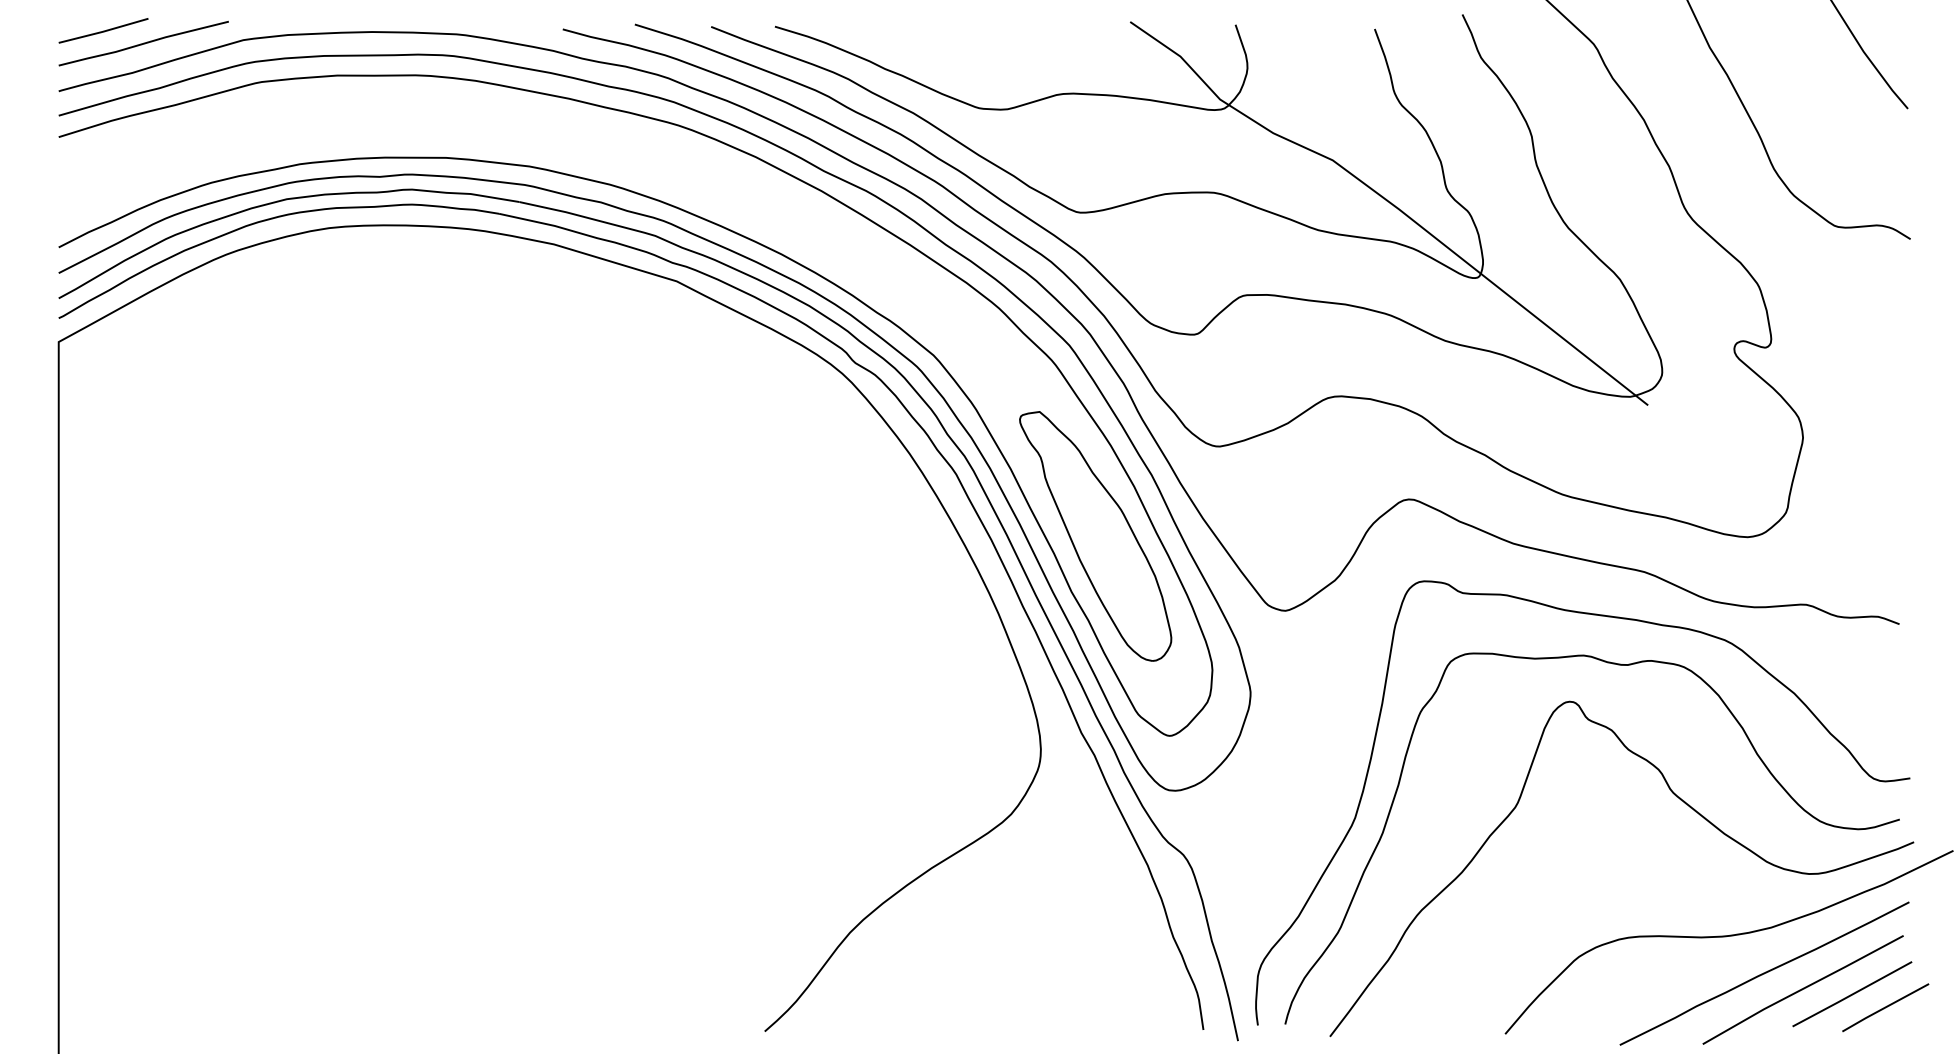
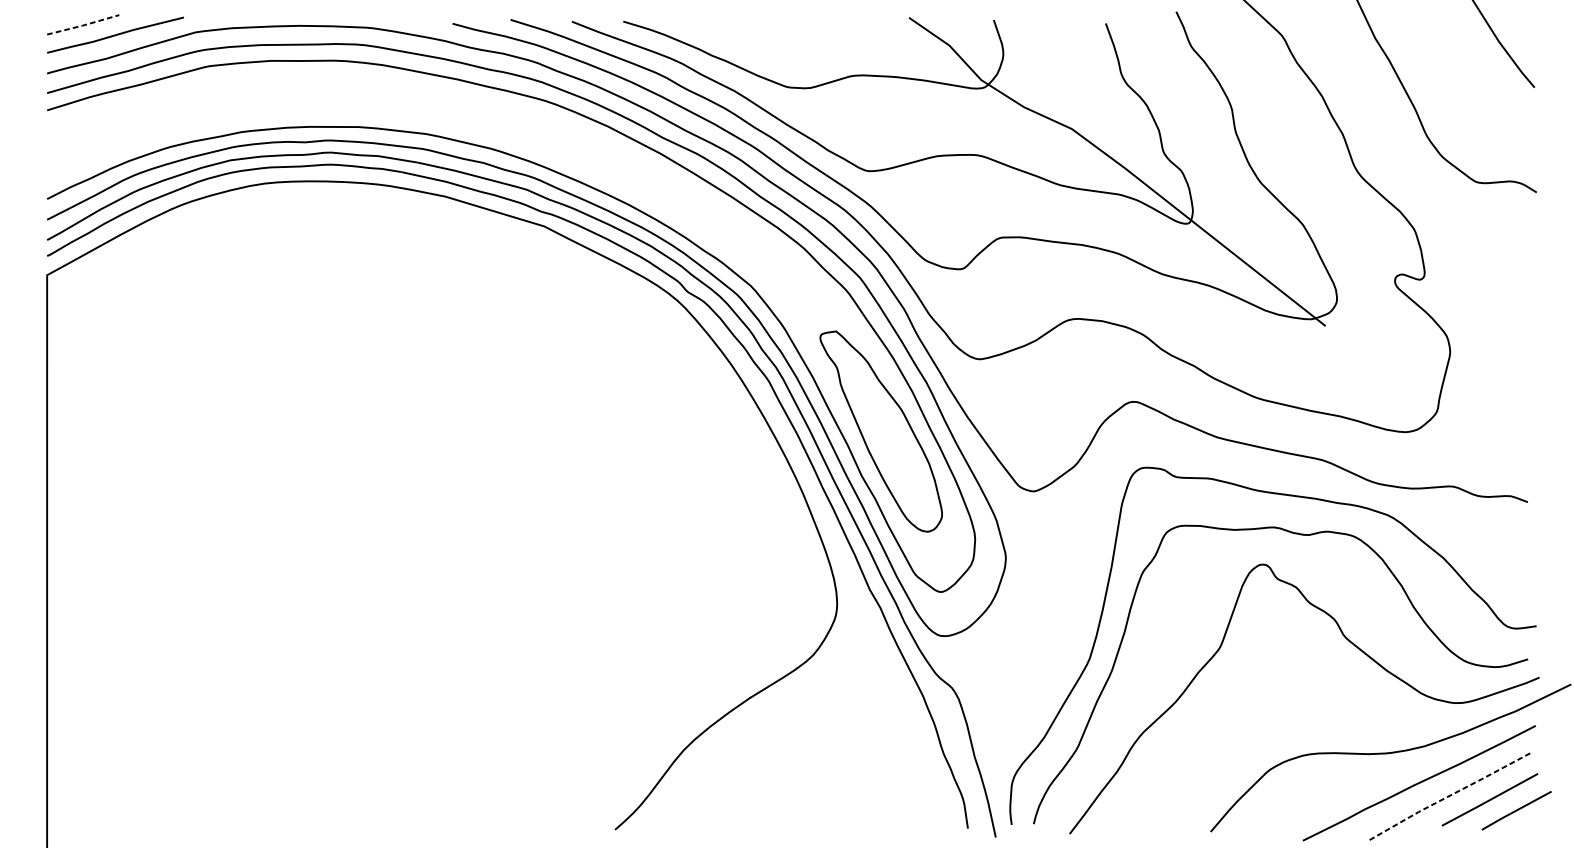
line: (103, 31) -> (83, 25), solid -> dashed
line: (1802, 988) -> (1449, 795), solid -> dashed

